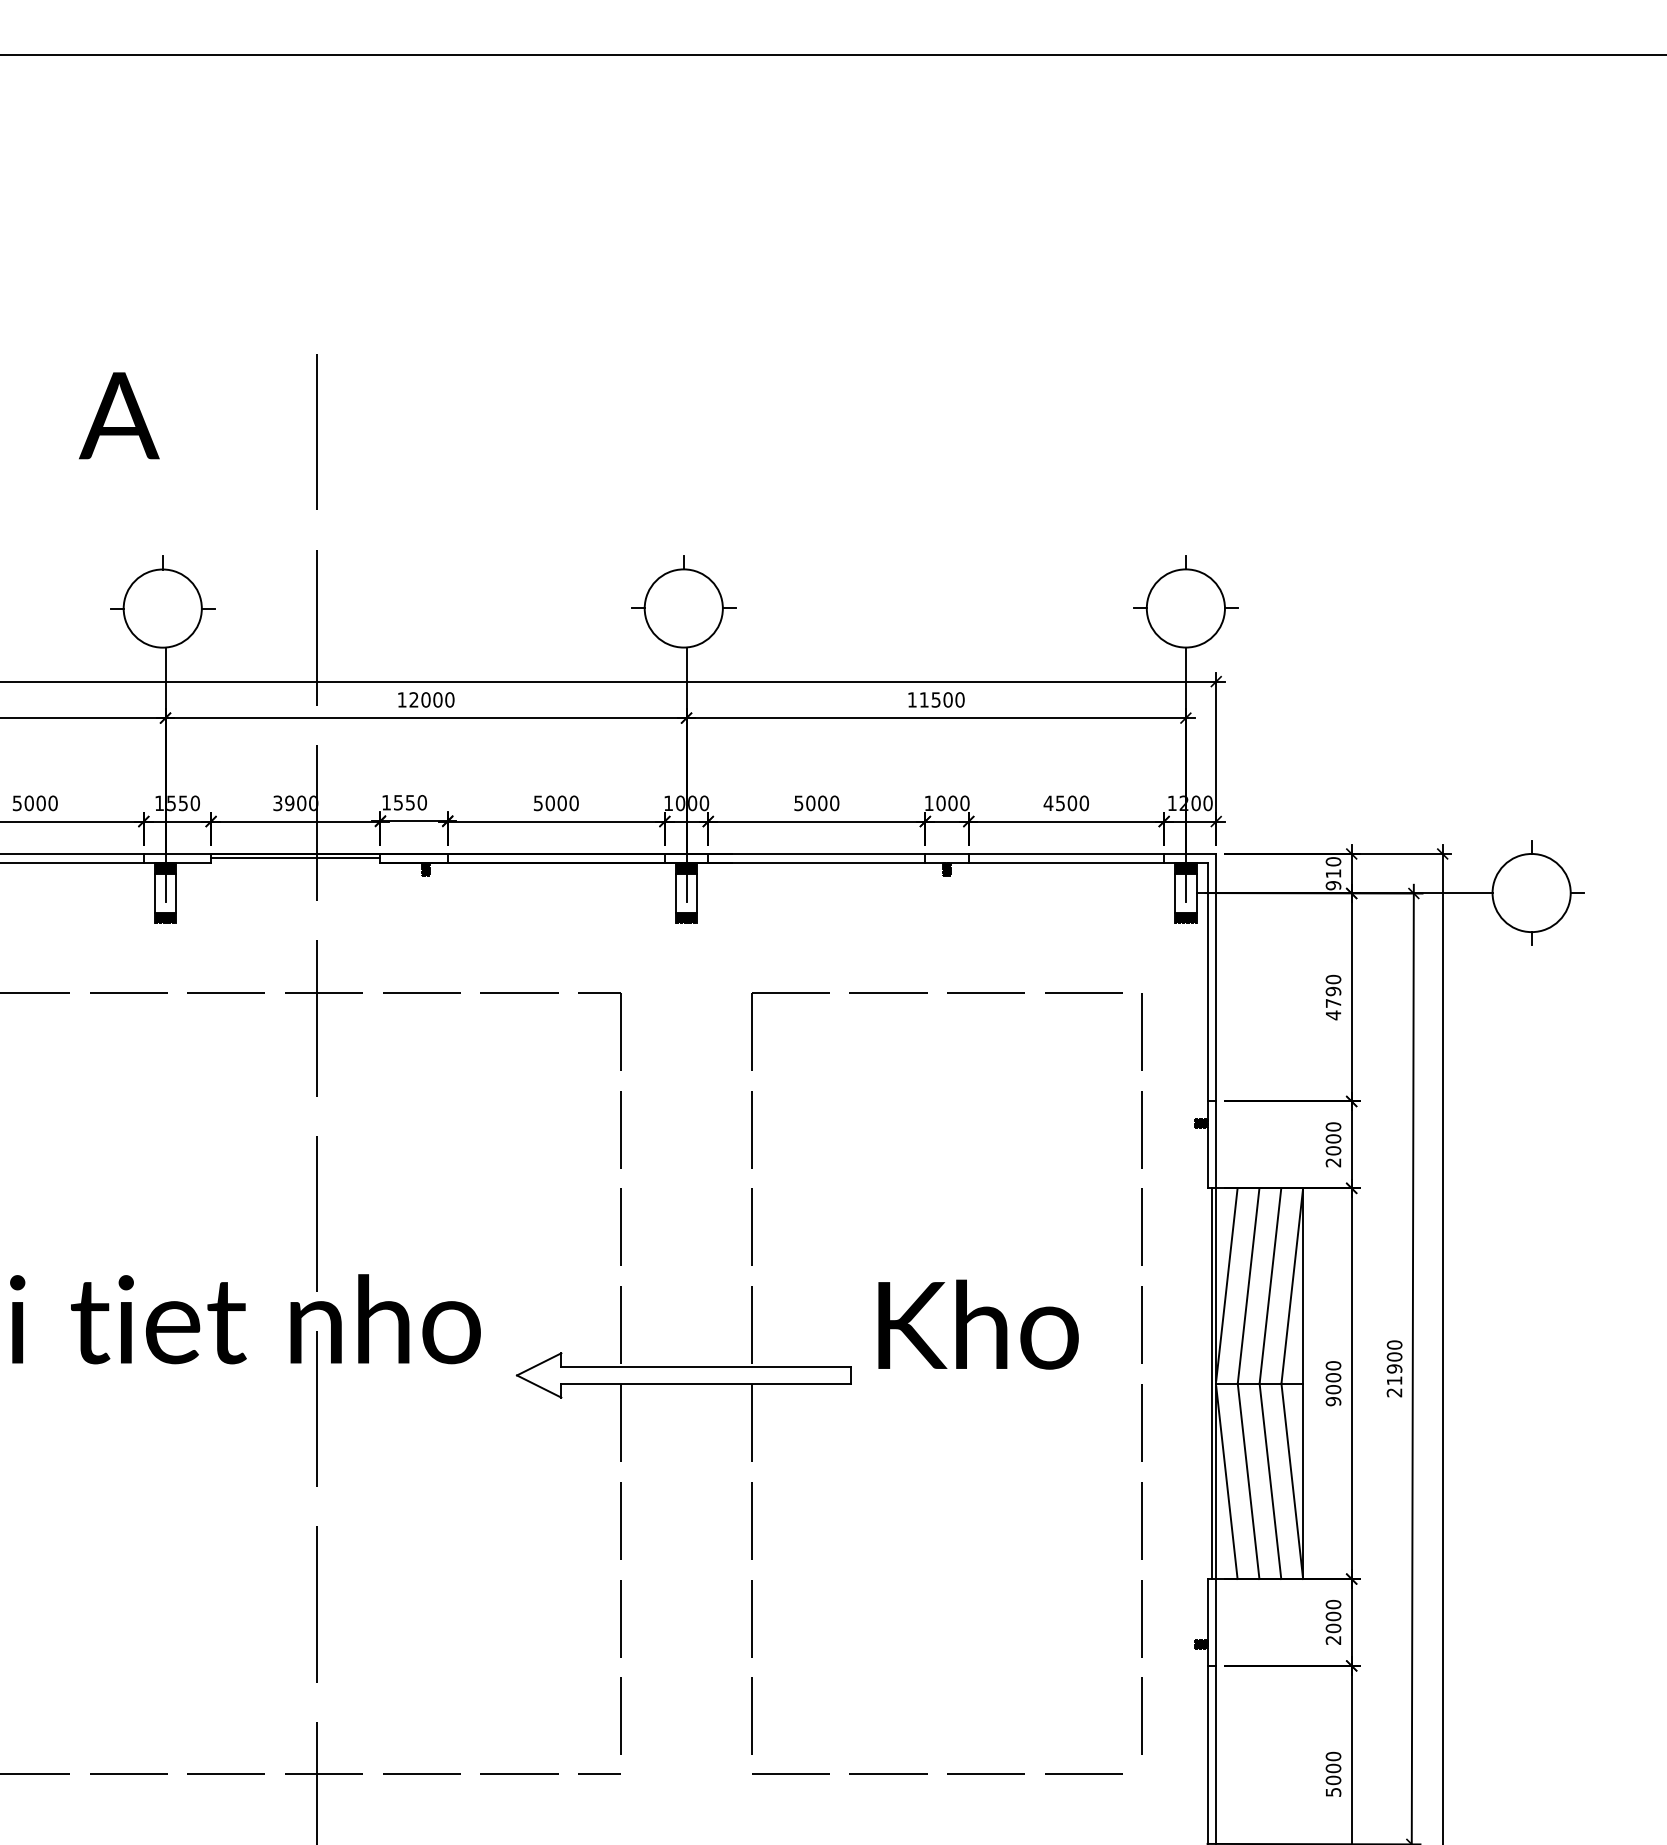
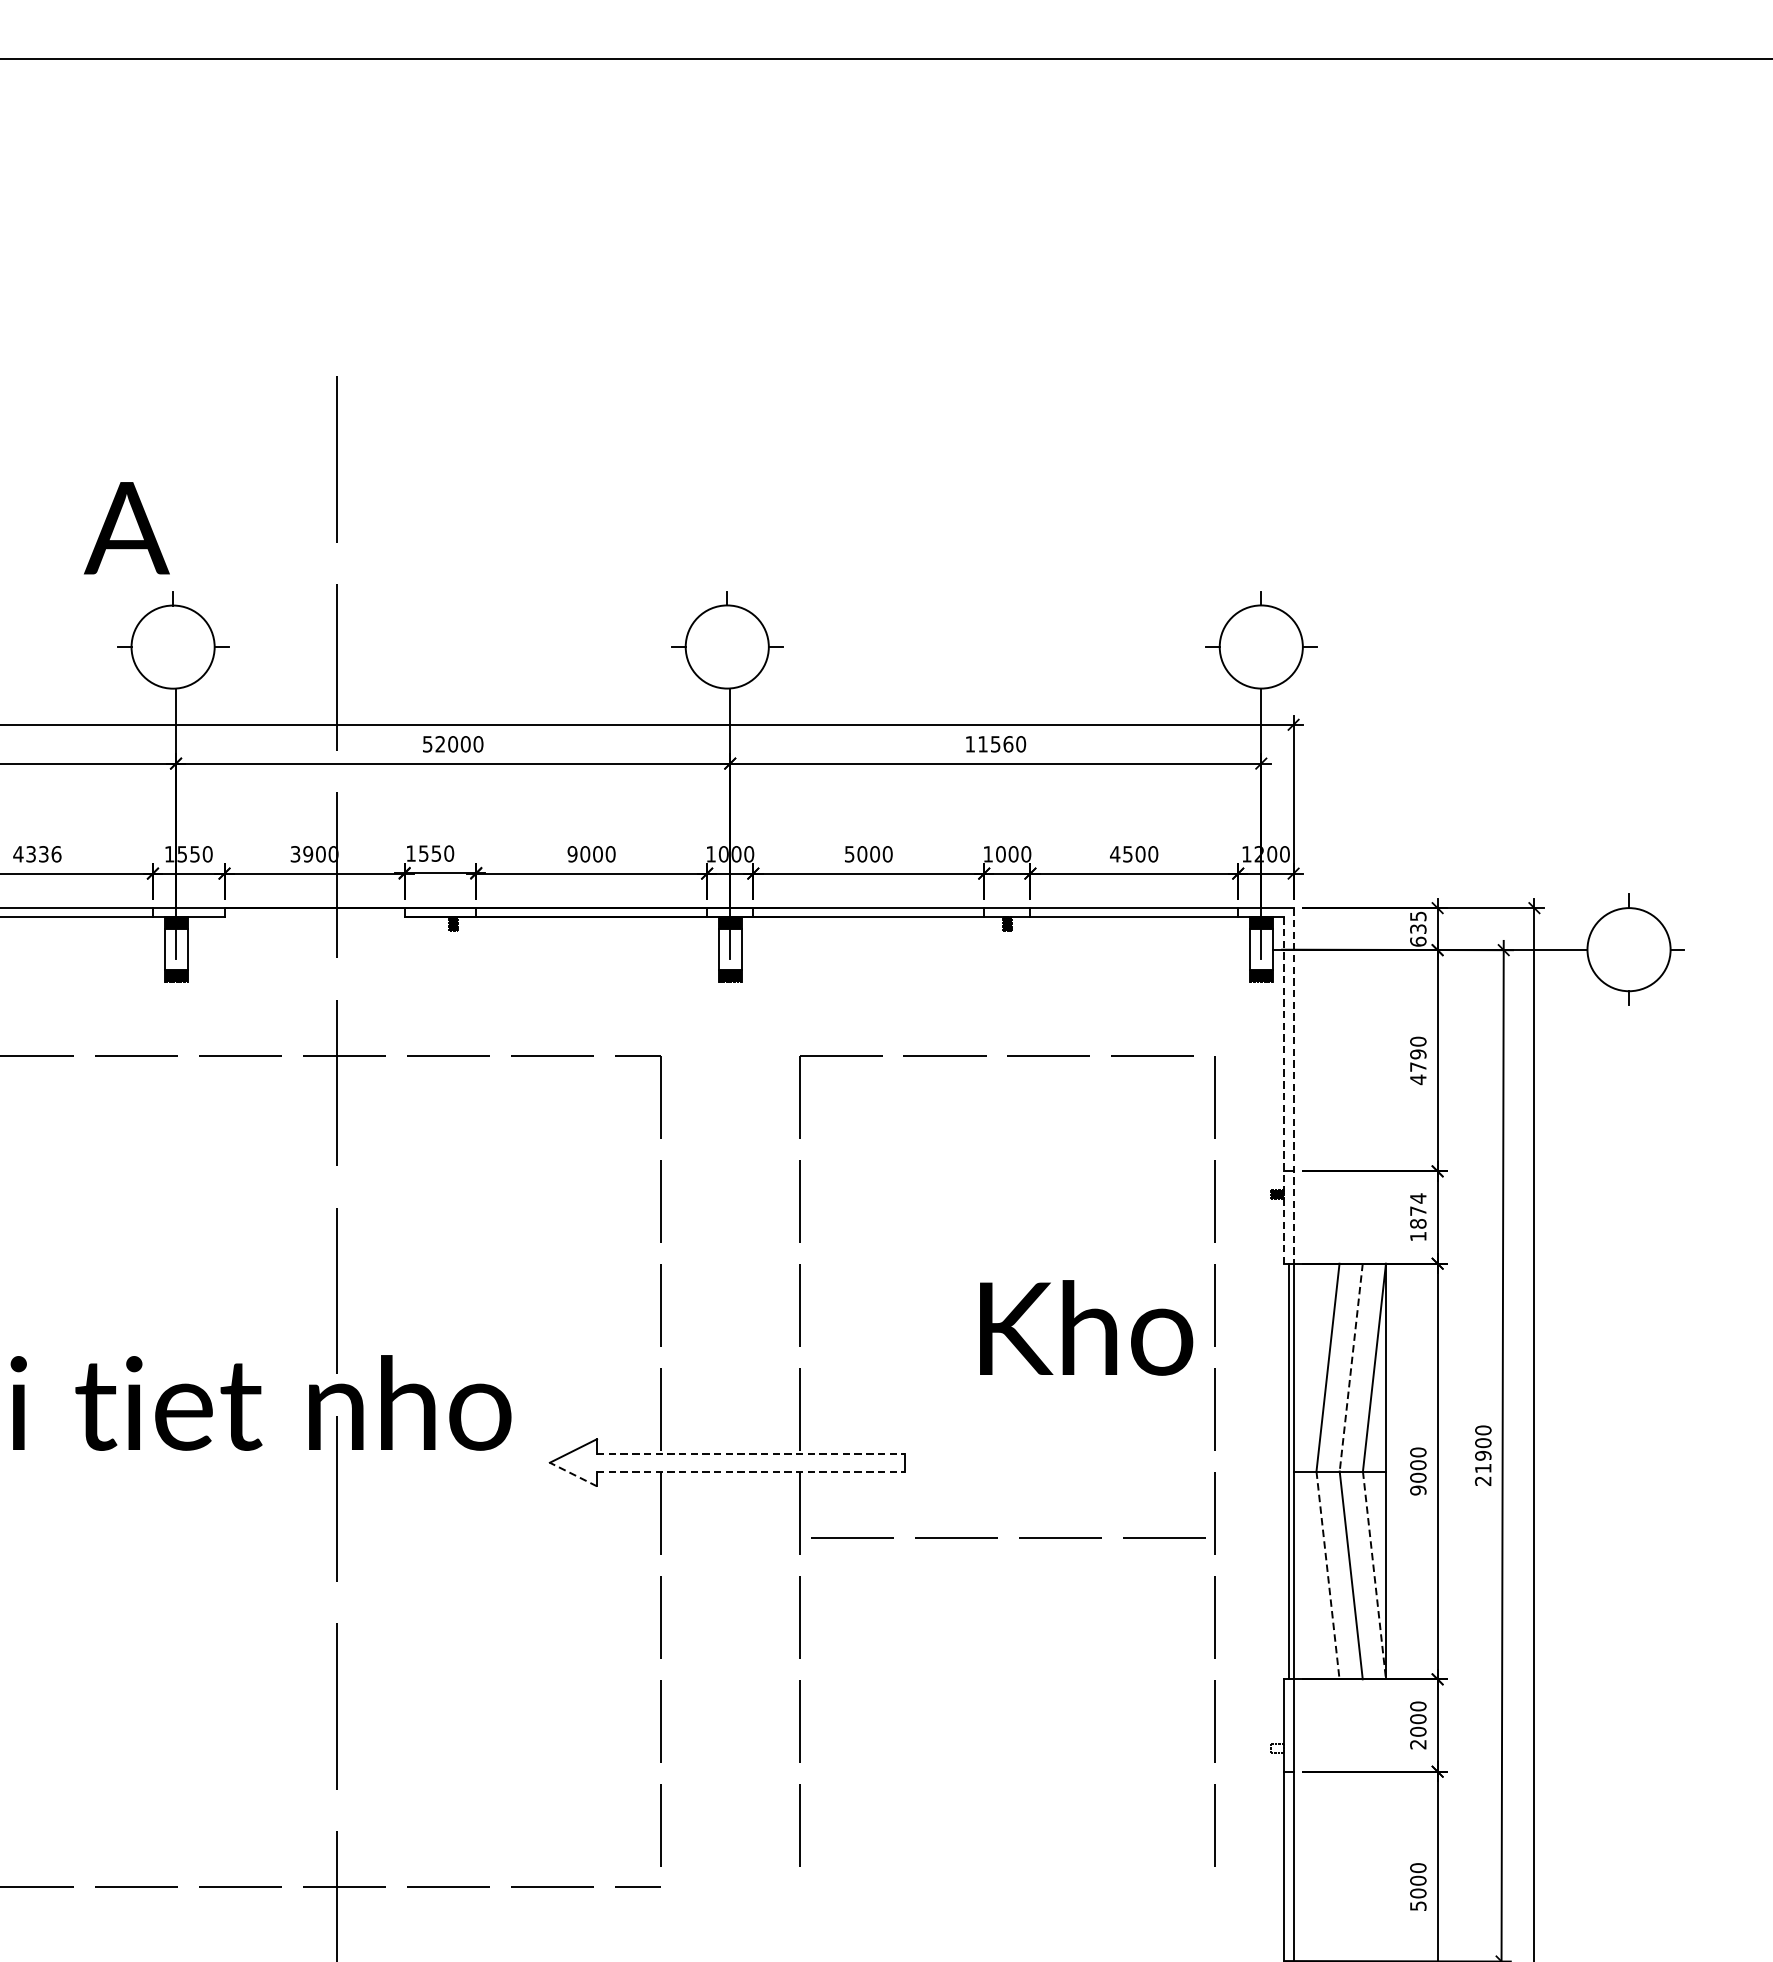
text: (119, 415) -> (127, 527), moved
text: (401, 699) -> (427, 743), 12000 -> 52000
text: (947, 699) -> (1007, 743), 11500 -> 11560
text: (537, 802) -> (571, 853), 5000 -> 9000
text: (34, 803) -> (36, 854), 5000 -> 4336
line: (295, 858) -> (314, 912), removed
text: (1333, 873) -> (1418, 928), 910 -> 635
line: (1216, 1021) -> (1293, 1086), solid -> dashed
line: (1207, 1025) -> (1284, 1090), solid -> dashed
text: (1333, 1144) -> (1418, 1217), 2000 -> 1874
line: (1226, 1284) -> (1304, 1366), removed
line: (1270, 1286) -> (1351, 1368), solid -> dashed
text: (978, 1324) -> (1086, 1327), moved
line: (706, 1366) -> (751, 1453), solid -> dashed
line: (706, 1384) -> (751, 1472), solid -> dashed
line: (539, 1386) -> (573, 1474), solid -> dashed
line: (1248, 1481) -> (1327, 1575), solid -> dashed
line: (1292, 1481) -> (1374, 1575), solid -> dashed
line: (1226, 1482) -> (1304, 1576), removed
fill: (1200, 1643) -> (1276, 1747), removed
line: (927, 1773) -> (998, 1537), moved

